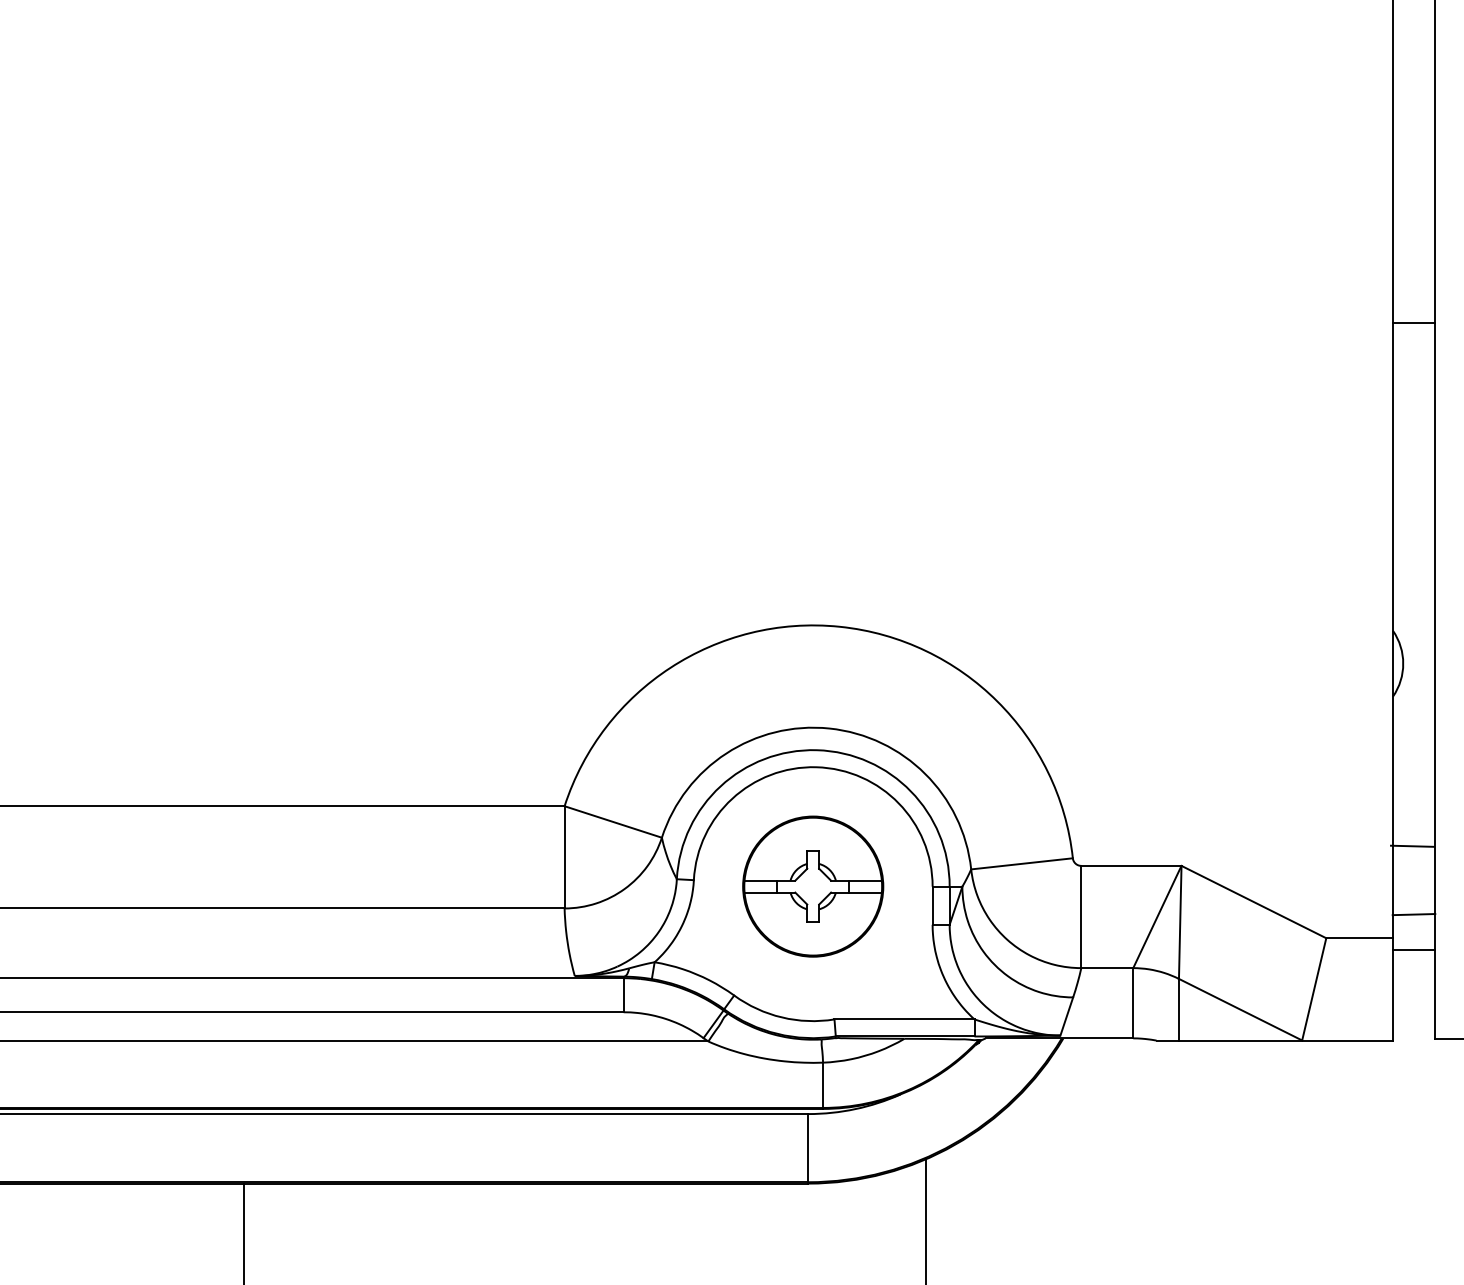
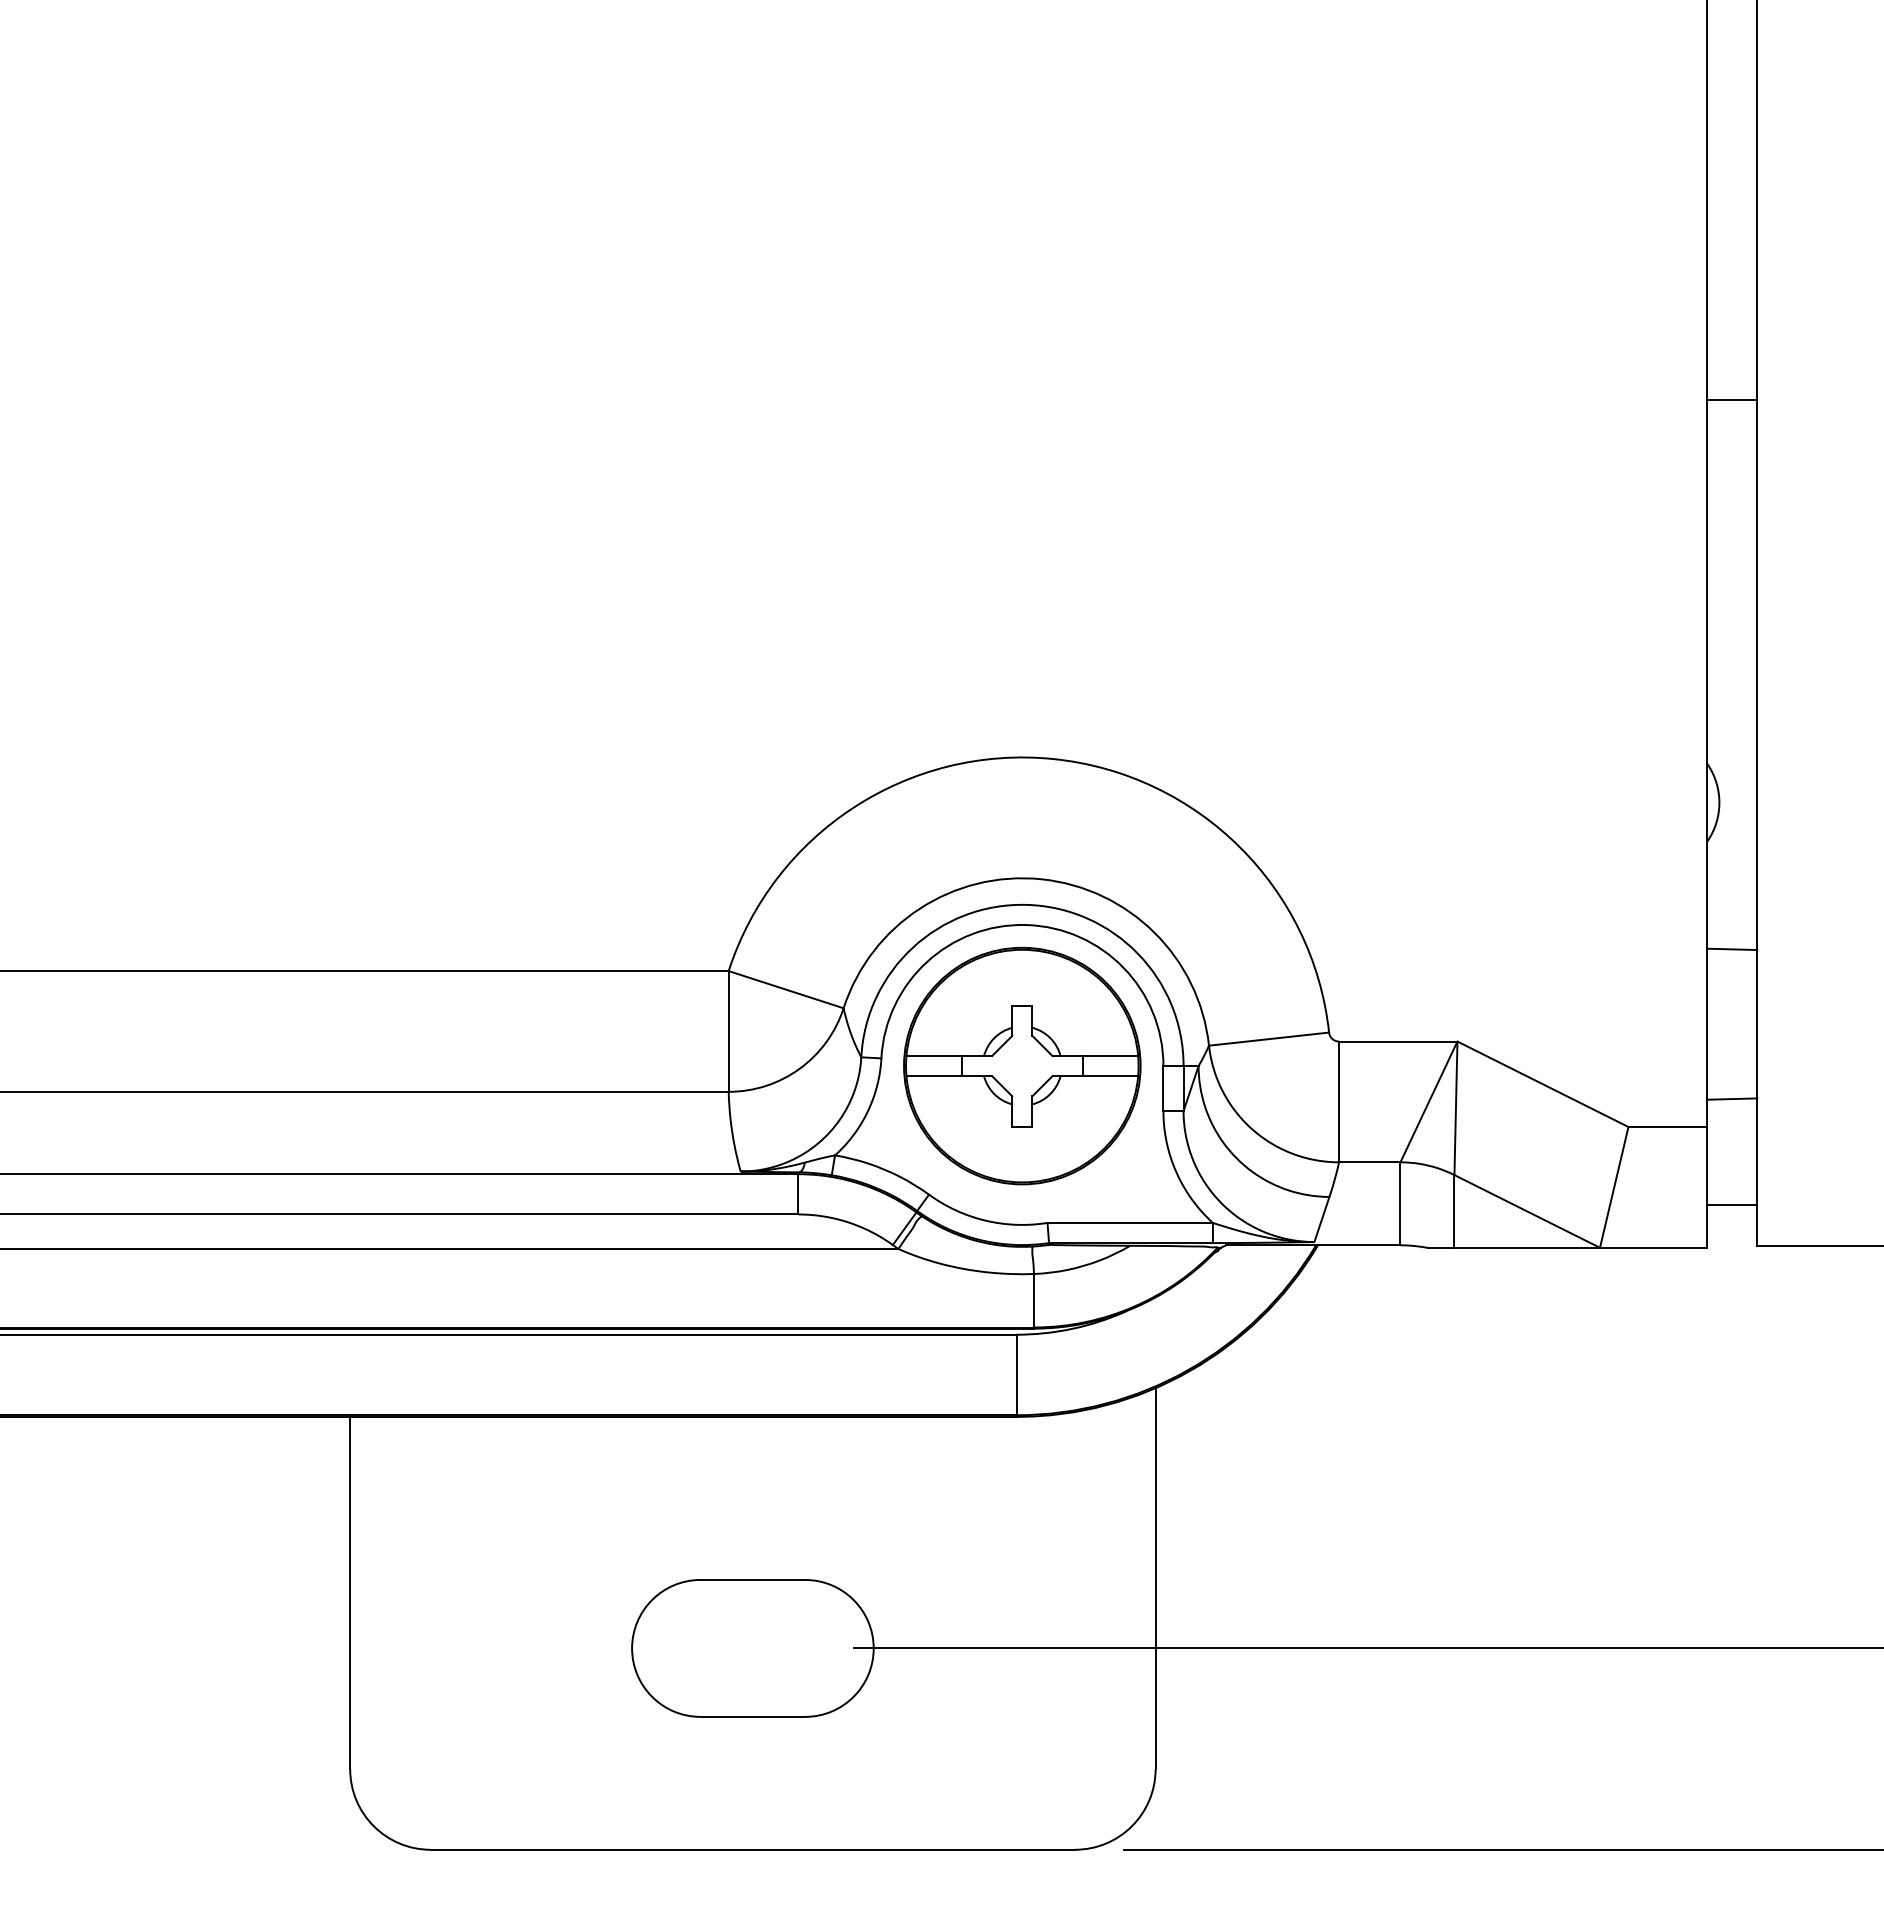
line: (1411, 846) -> (1731, 949), moved
part: (813, 886) -> (1022, 1065), size x1.43
line: (1413, 950) -> (1731, 1205), moved

